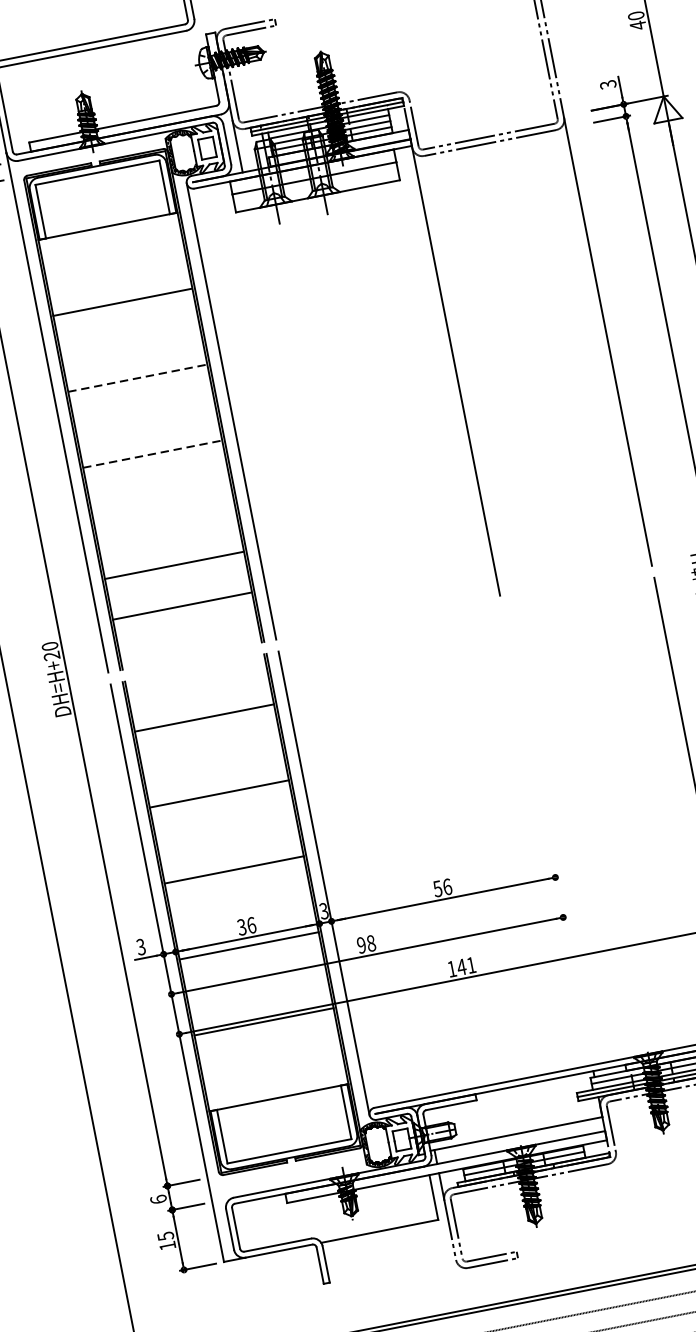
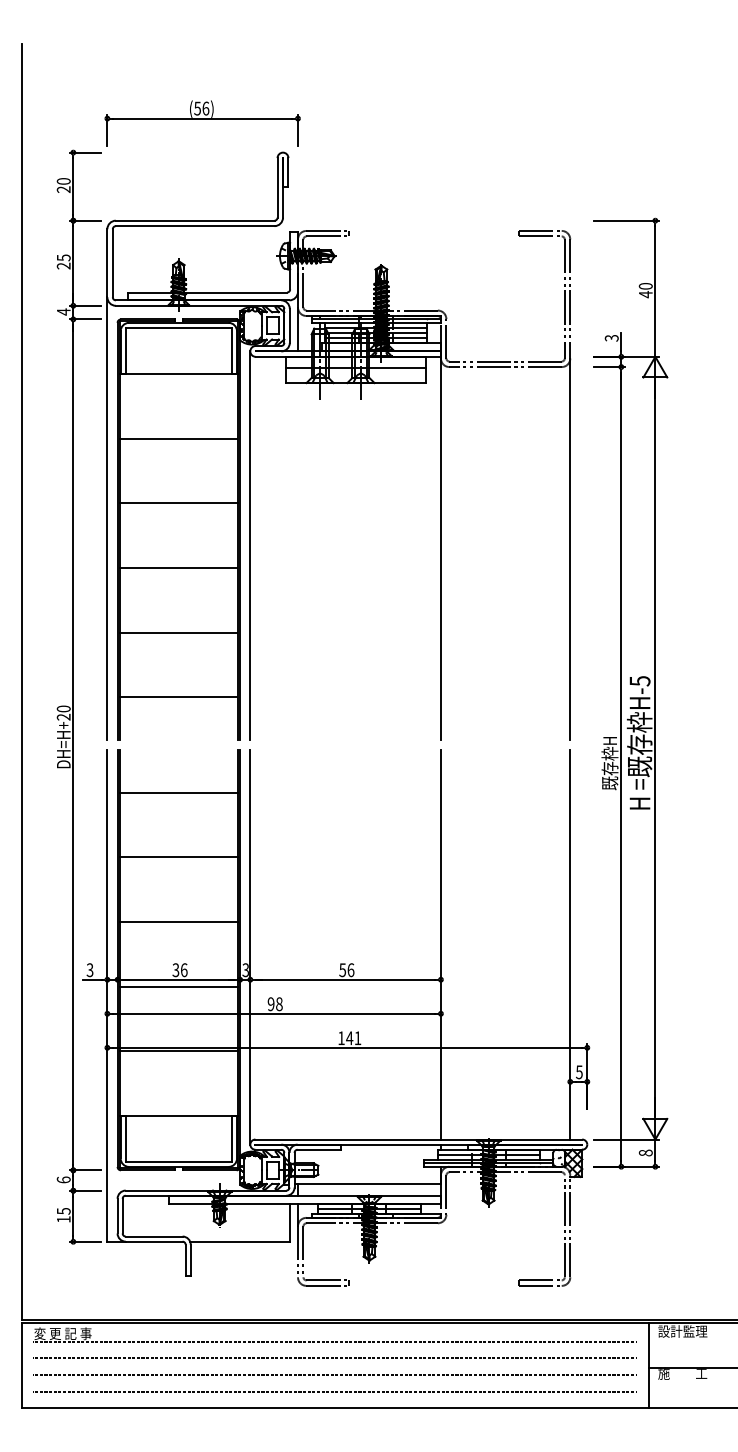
line: (138, 378) -> (179, 503), dashed -> solid
line: (152, 453) -> (178, 567), dashed -> solid
line: (174, 565) -> (178, 632), moved
line: (546, 836) -> (440, 944), added

